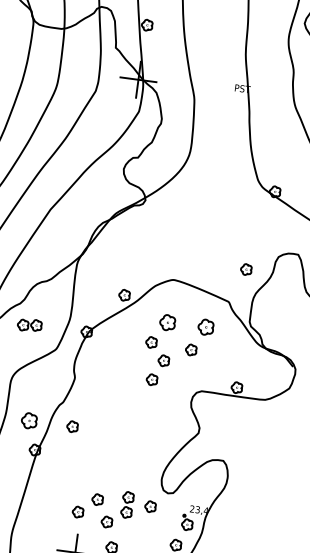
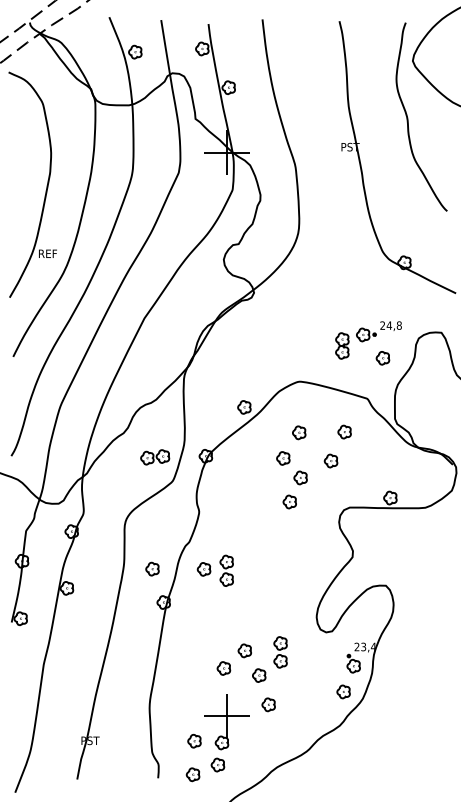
part: (236, 253) -> (368, 340), added
part: (167, 322) -> (299, 432), size x0.71
part: (30, 325) -> (155, 457), moved
part: (205, 326) -> (344, 431), size x0.71
part: (29, 420) -> (152, 568), size x0.71
part: (91, 430) -> (226, 570), added
part: (150, 506) -> (307, 650), removed

